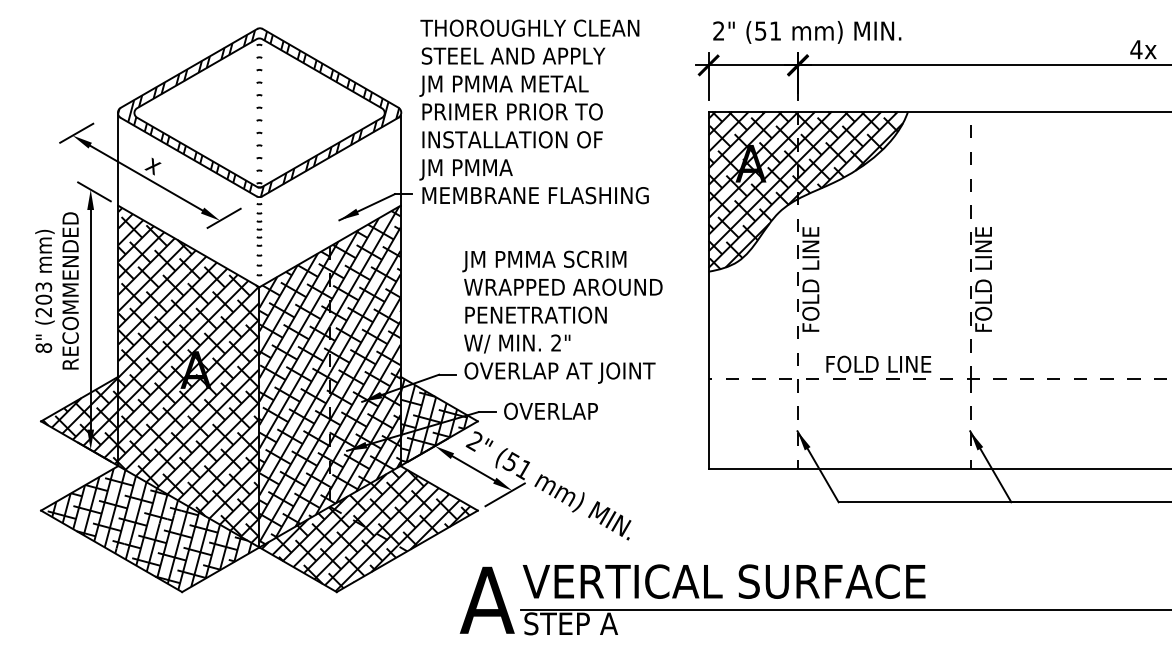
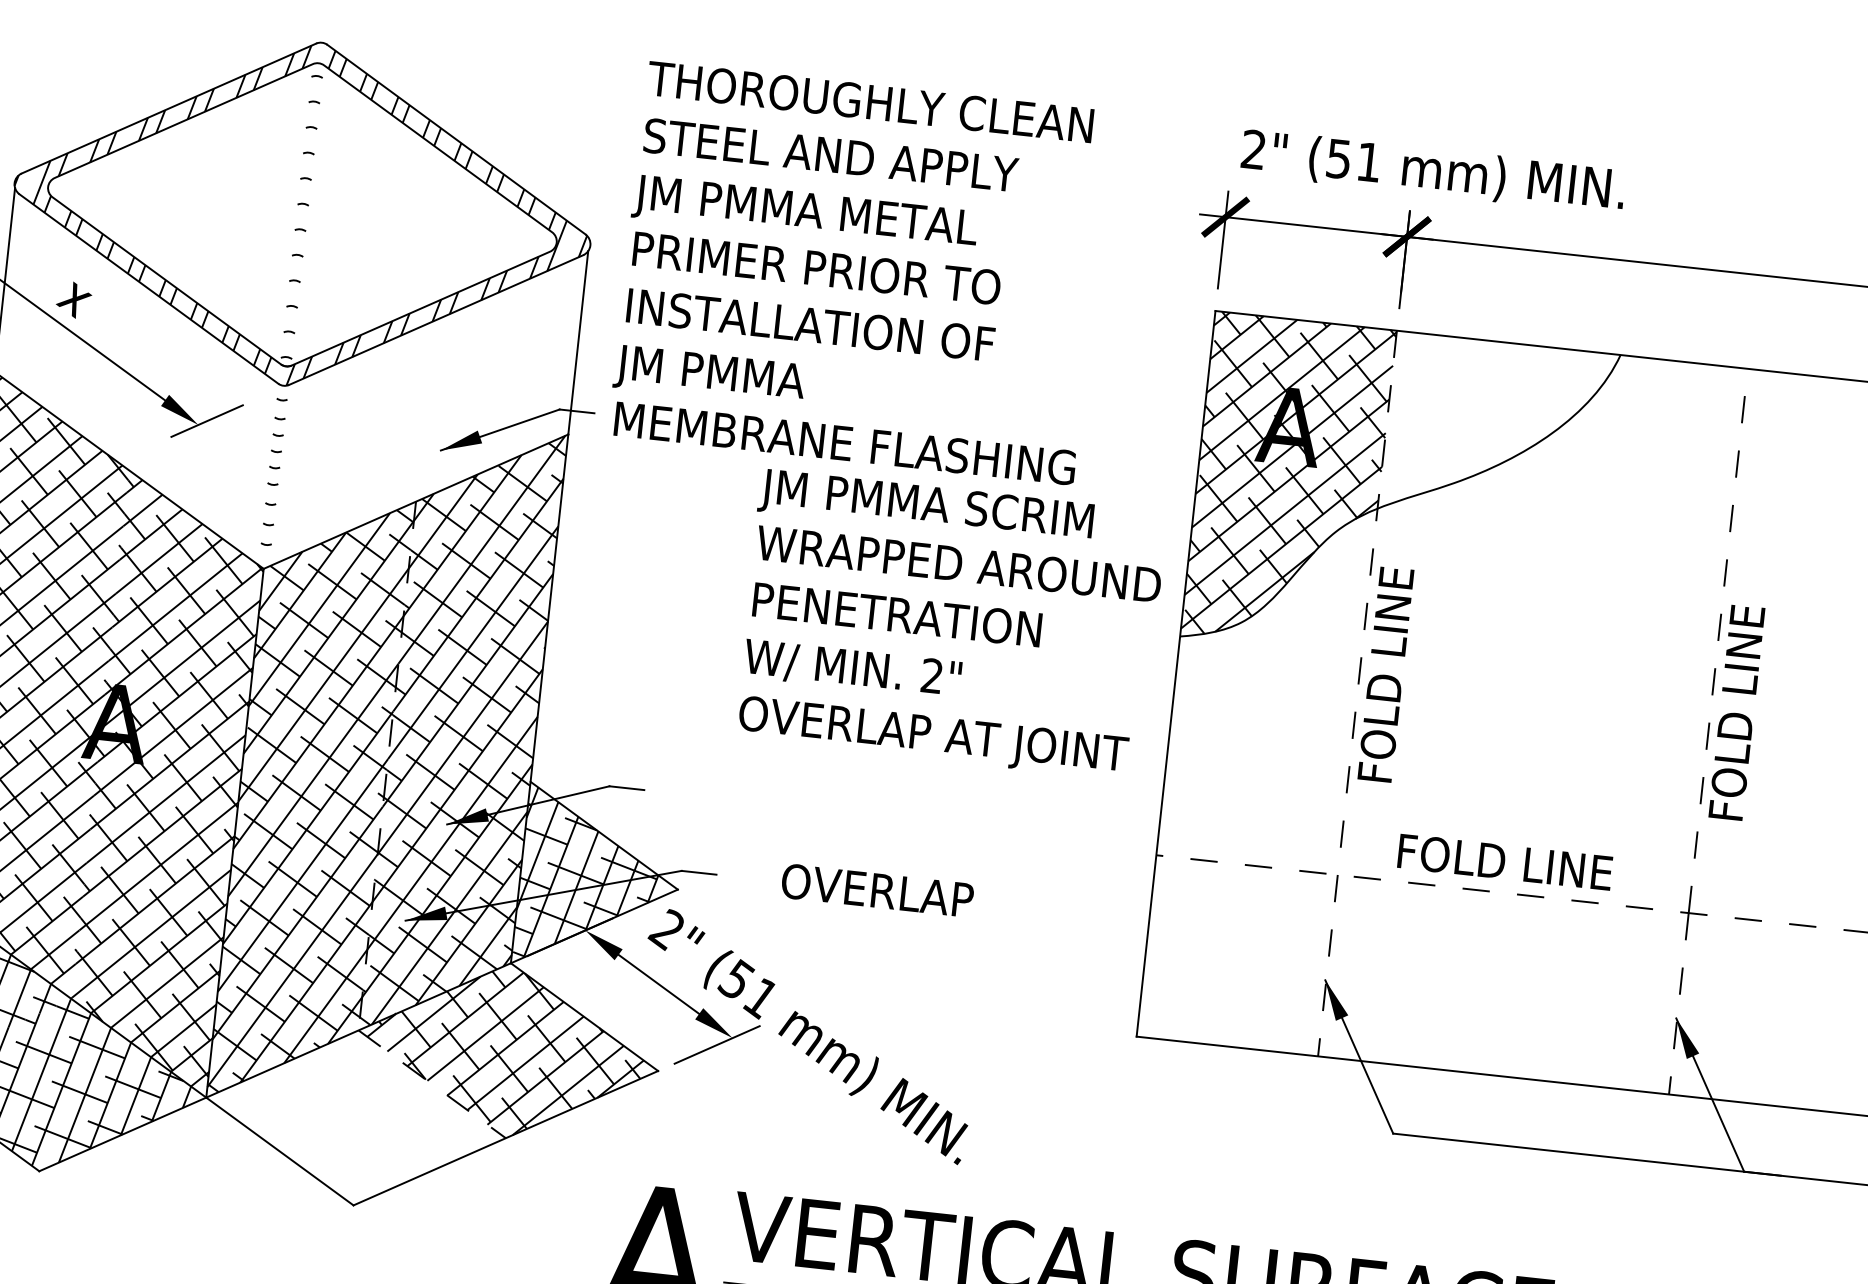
hatch: (850, 153) -> (1494, 427), removed
text: (562, 316) -> (950, 623), moved
text: (550, 410) -> (876, 888), moved
hatch: (329, 549) -> (348, 1117), removed

